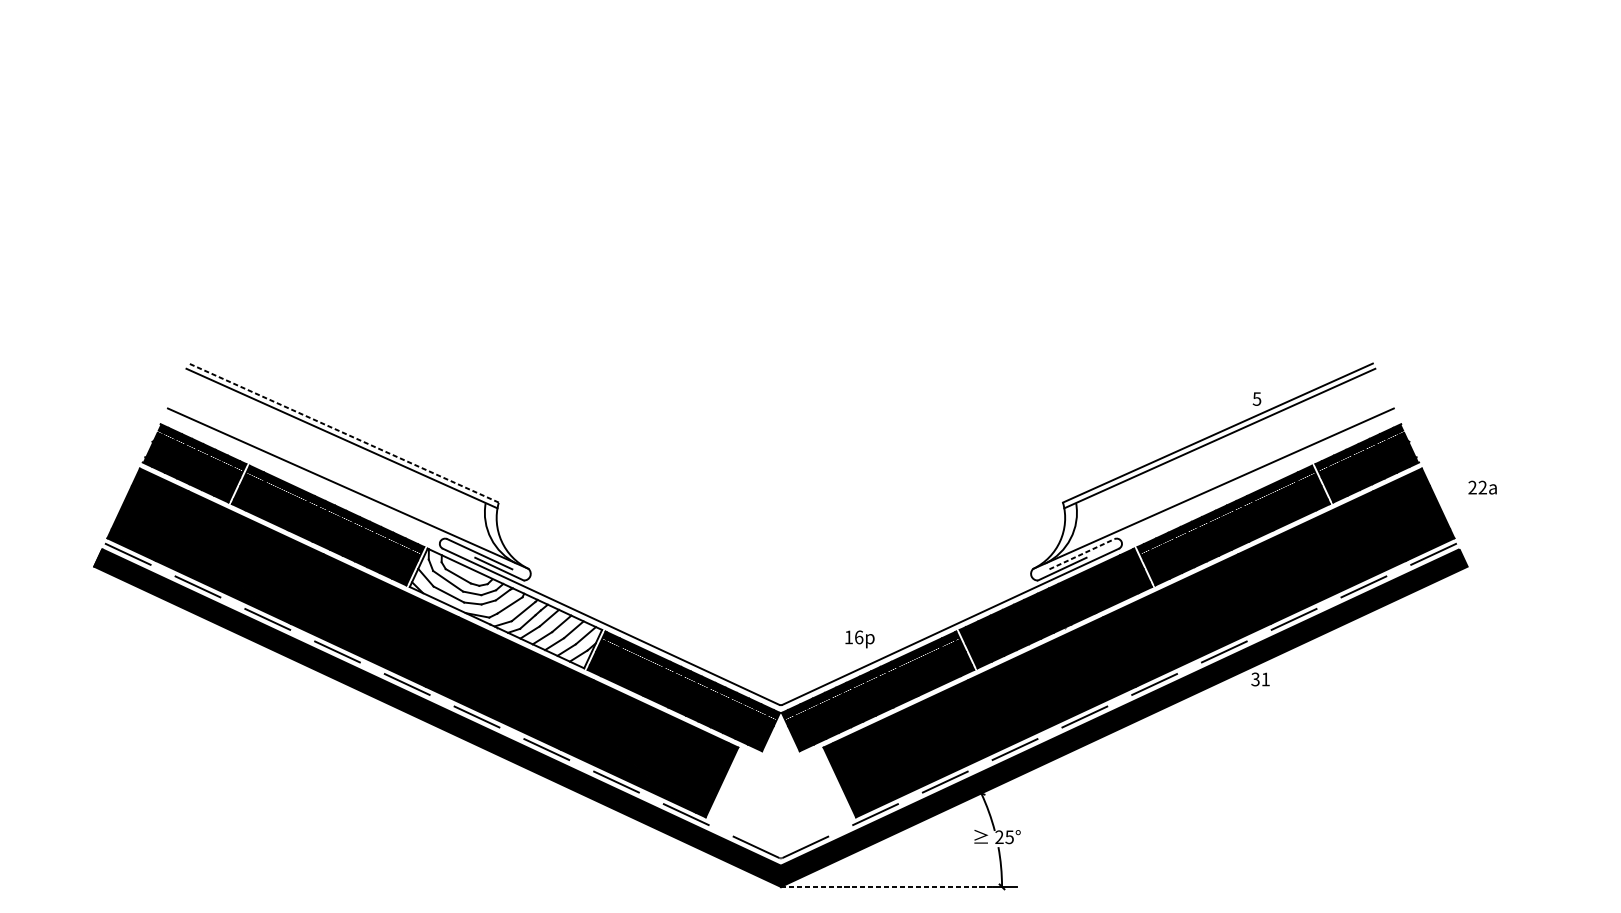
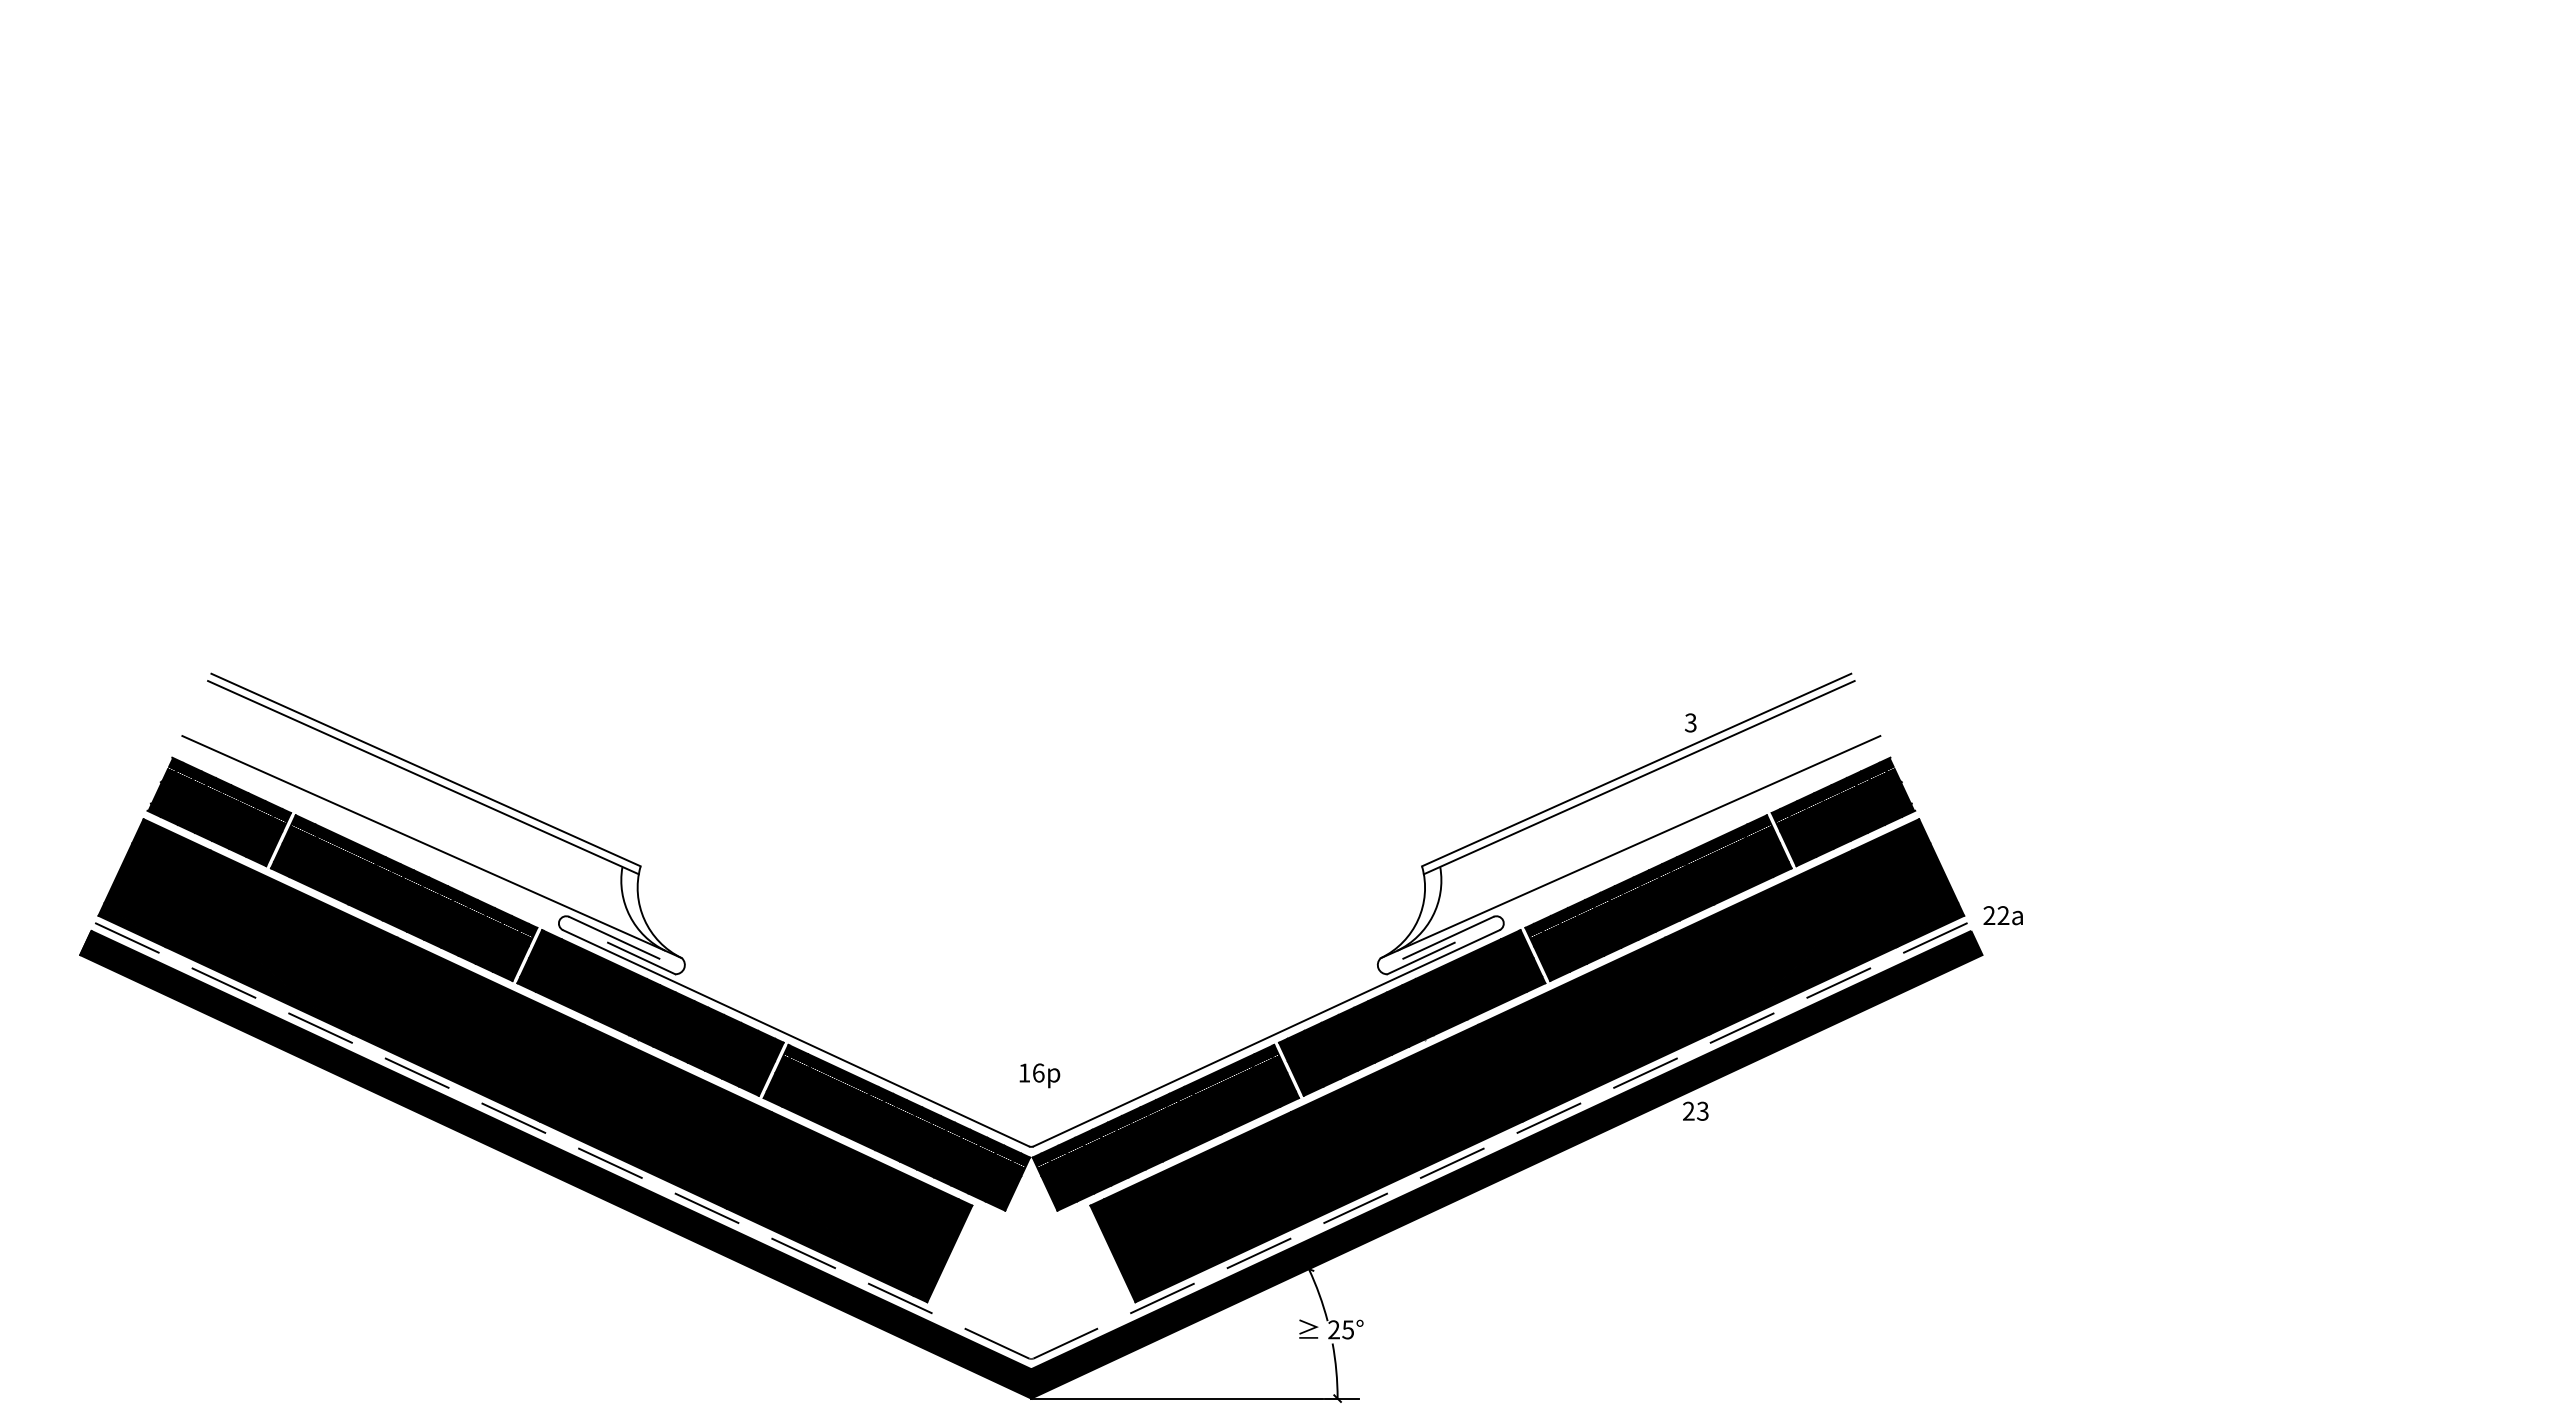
text: (1256, 398) -> (1690, 722), 5 -> 3
line: (343, 432) -> (425, 769), dashed -> solid
text: (1482, 487) -> (2002, 915), moved
line: (1082, 553) -> (1448, 937), dashed -> solid
fill: (505, 608) -> (650, 1012), added
text: (859, 639) -> (1039, 1075), moved
text: (1260, 678) -> (1695, 1110), 31 -> 23
line: (886, 886) -> (1177, 1398), dashed -> solid

